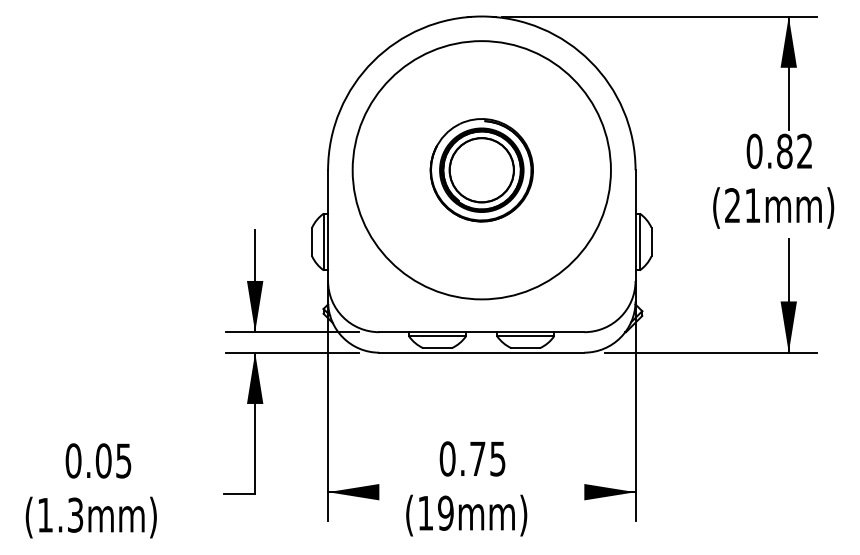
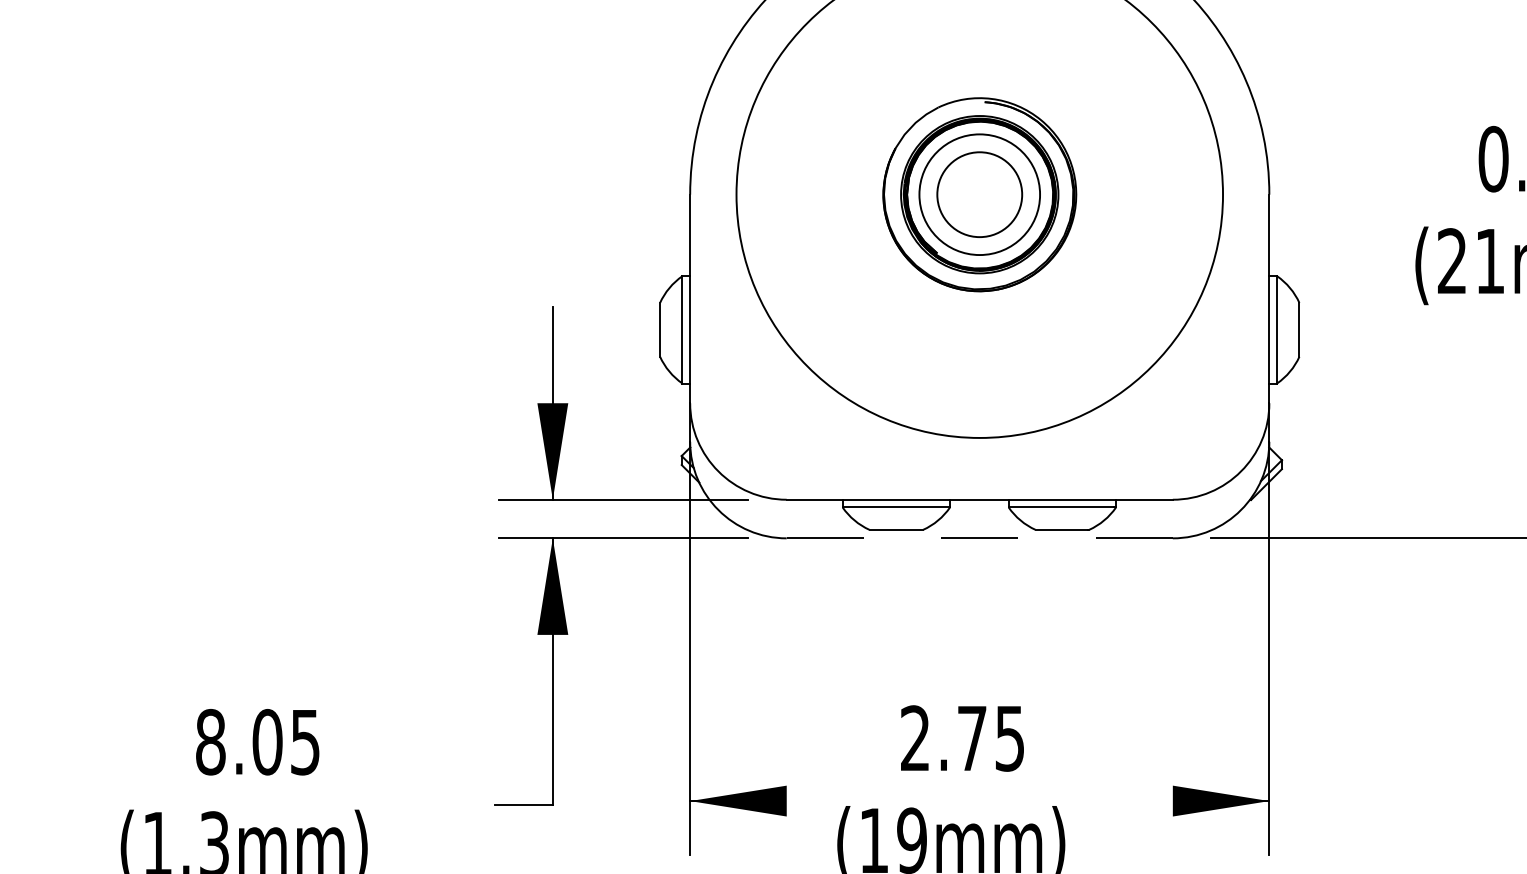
circle: (481, 170) -> (979, 195), size x0.7
line: (482, 352) -> (981, 537), solid -> dashed
text: (447, 458) -> (915, 737), 0.75 -> 2.75
text: (73, 460) -> (210, 741), 0.05 -> 8.05

